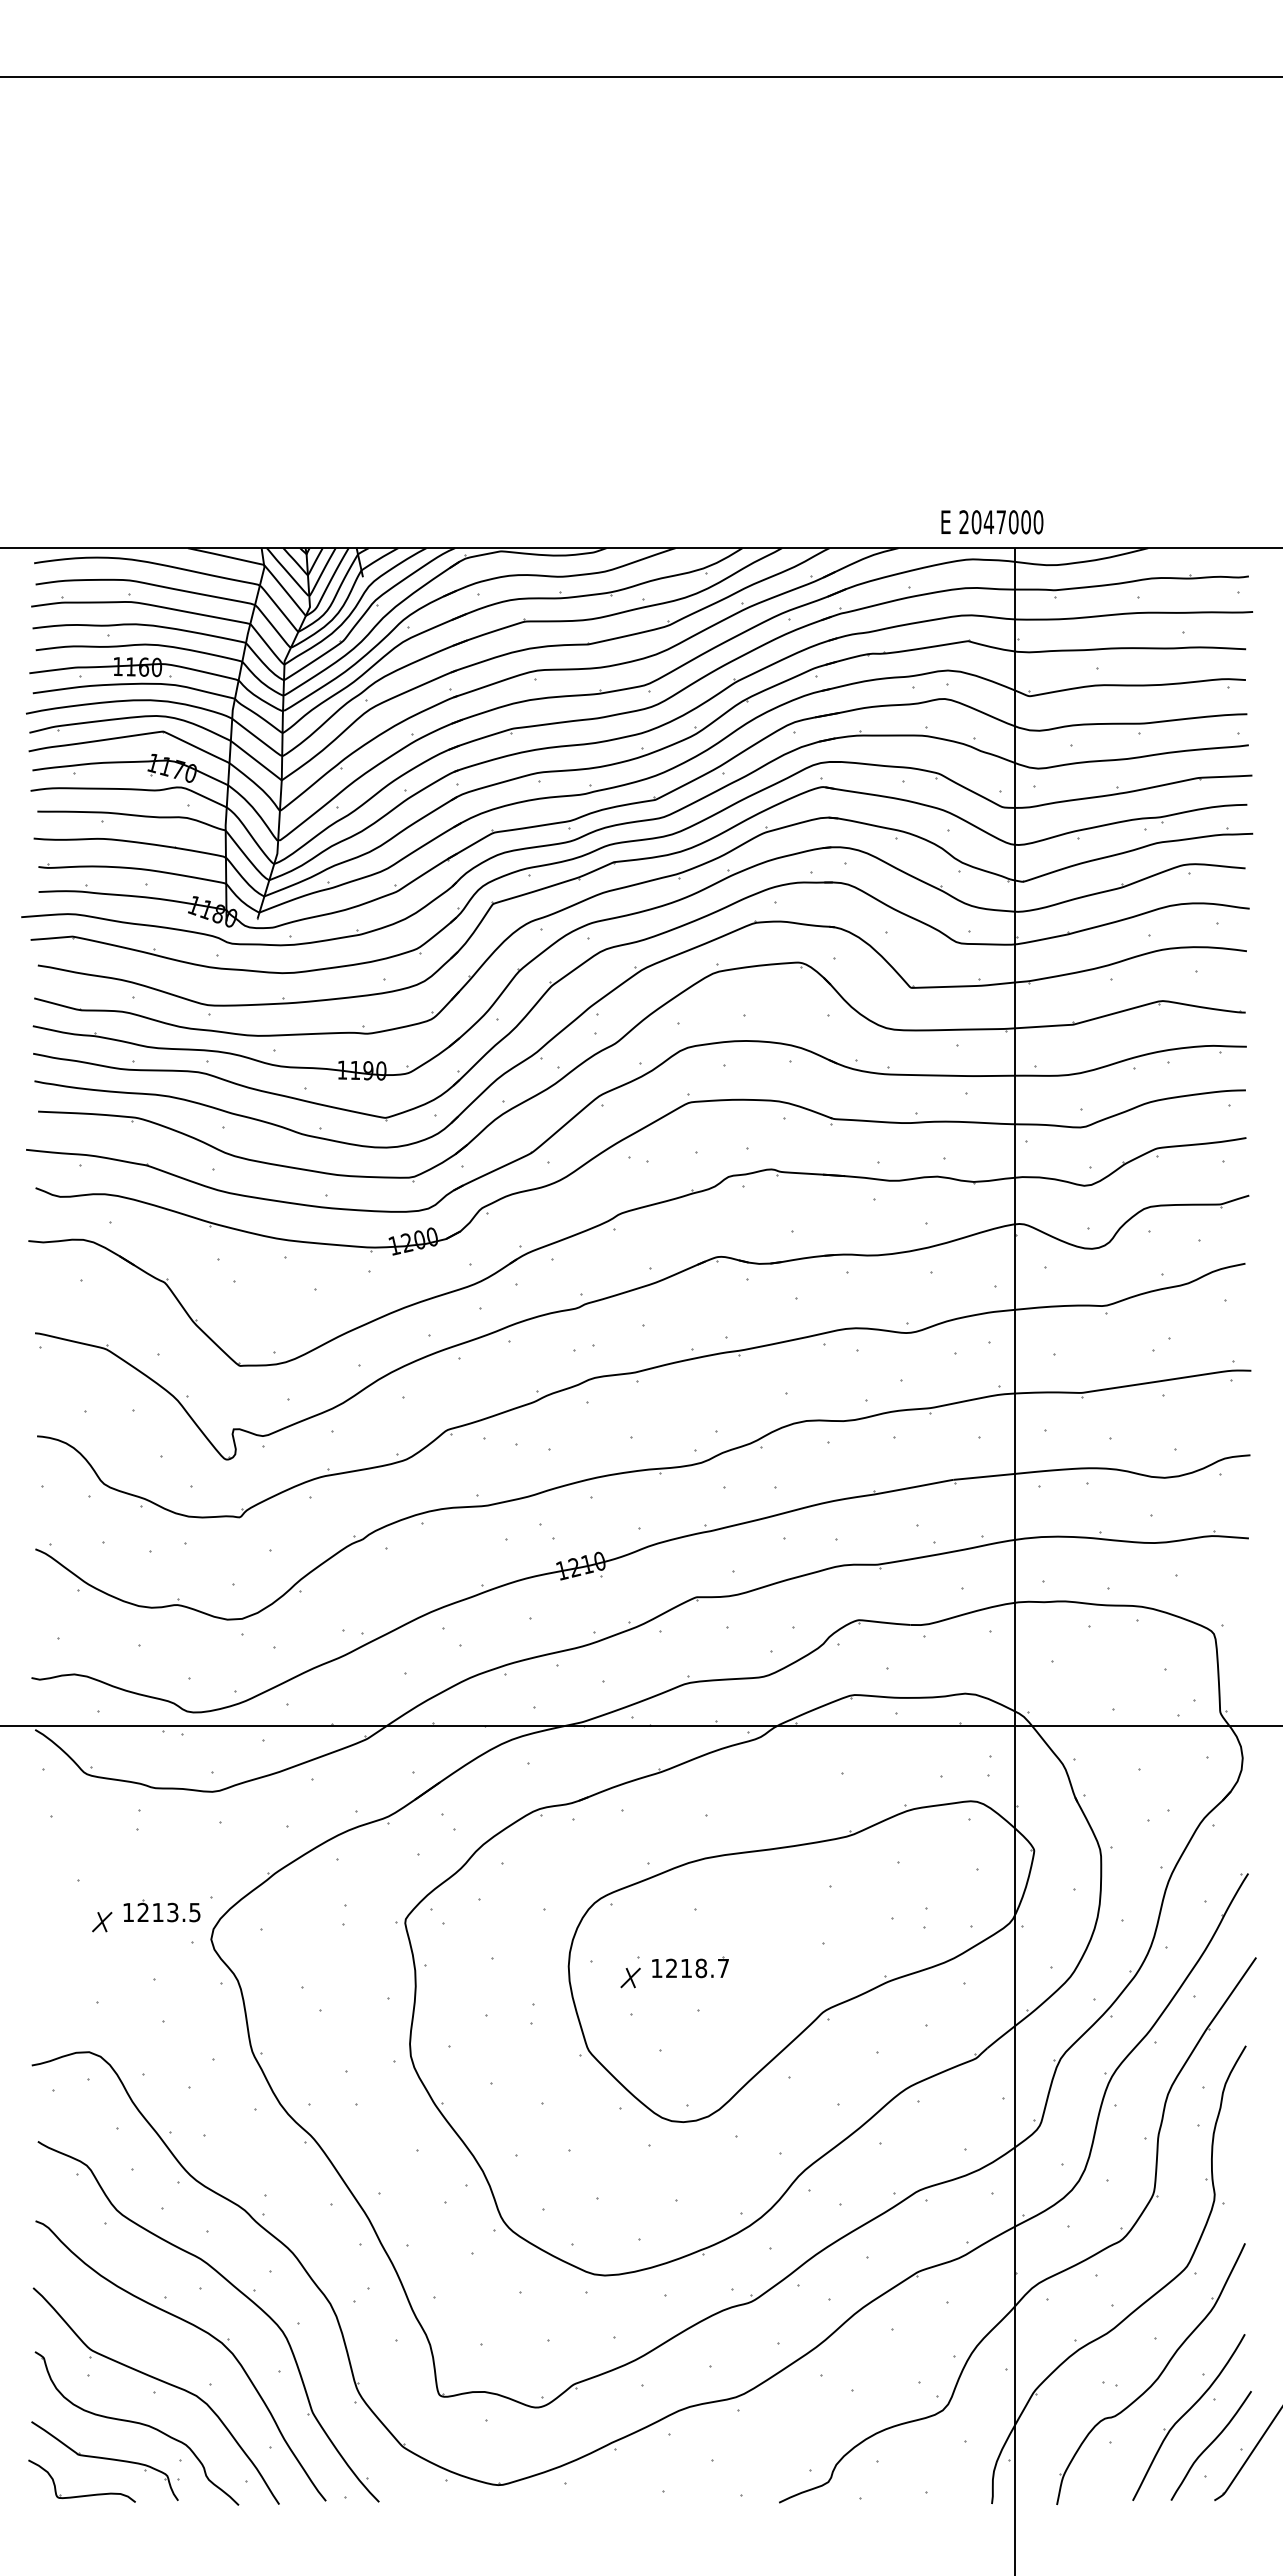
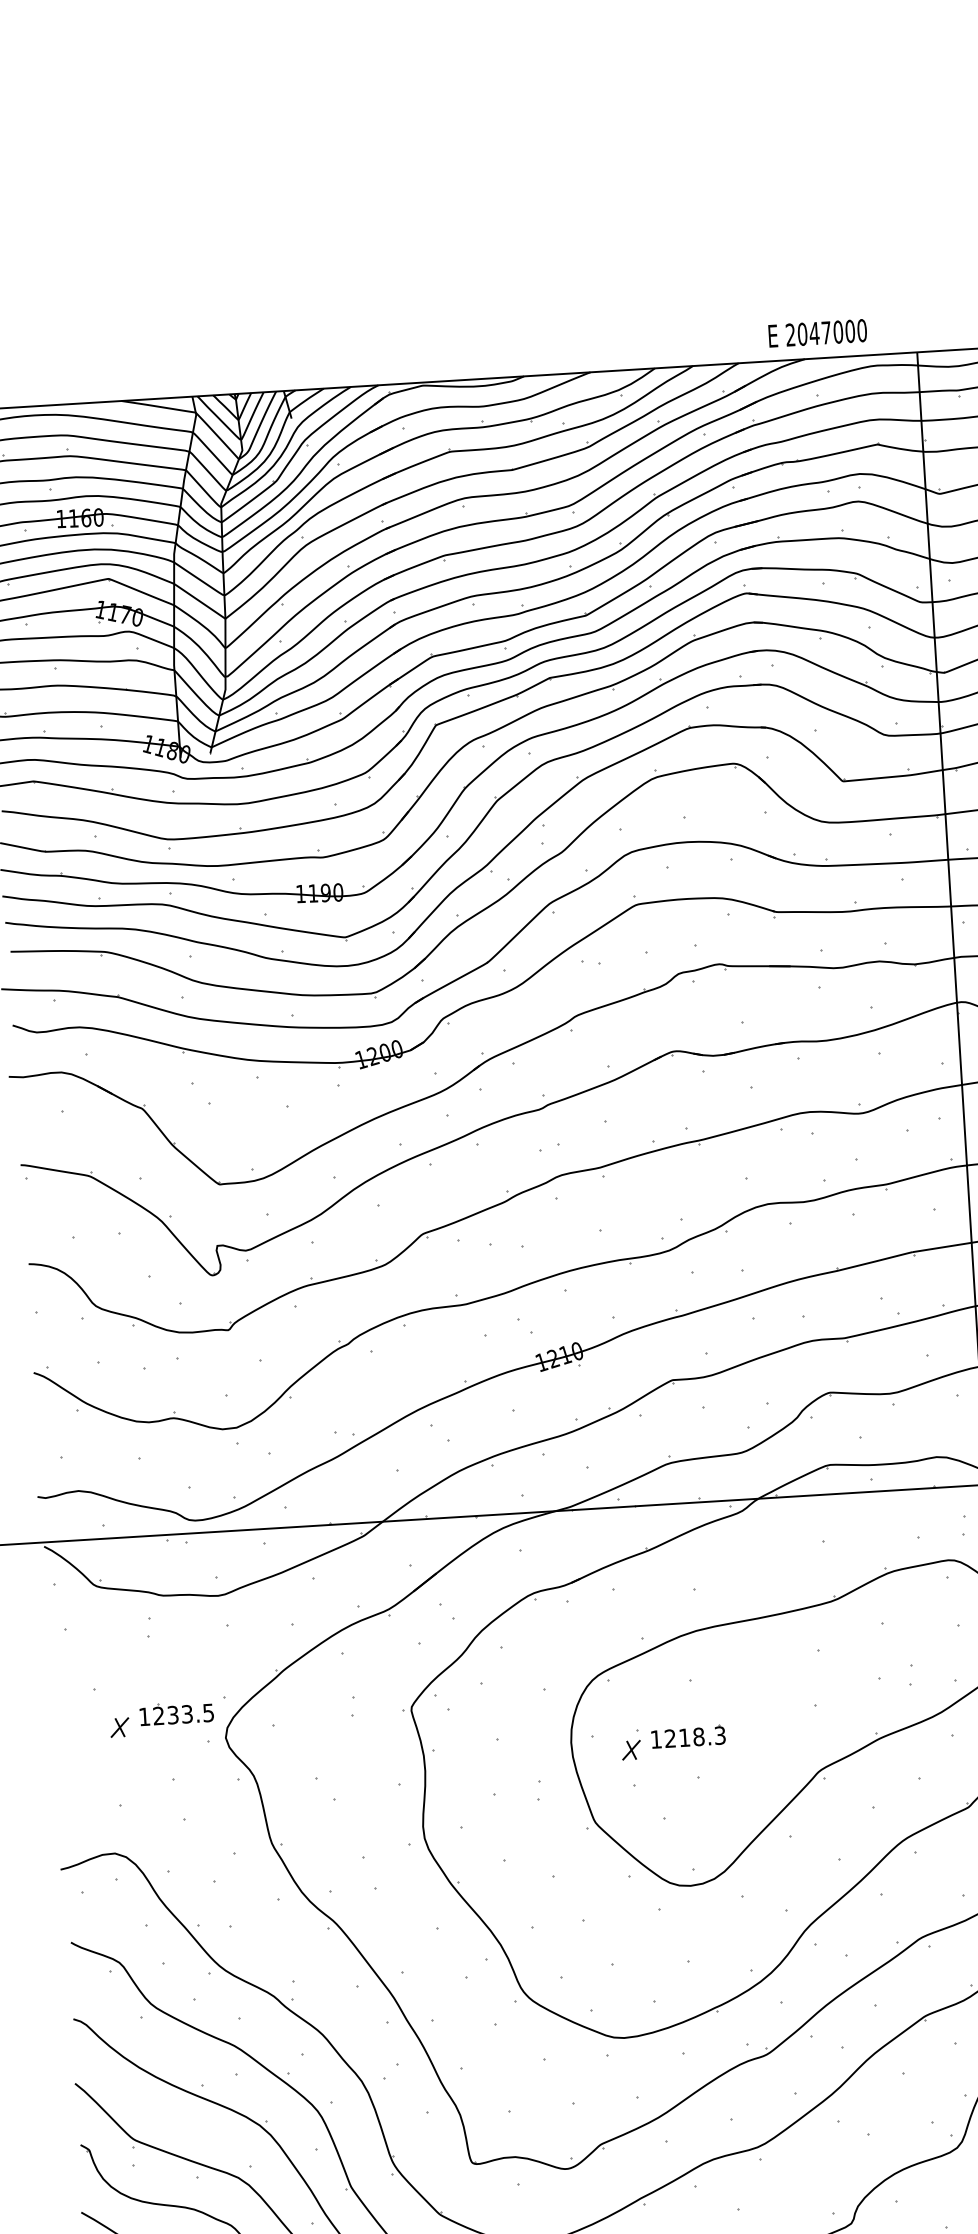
text: (992, 522) -> (817, 333), moved
text: (157, 1912) -> (172, 1715), 1213.5 -> 1233.5
text: (723, 1968) -> (720, 1735), 1218.7 -> 1218.3

